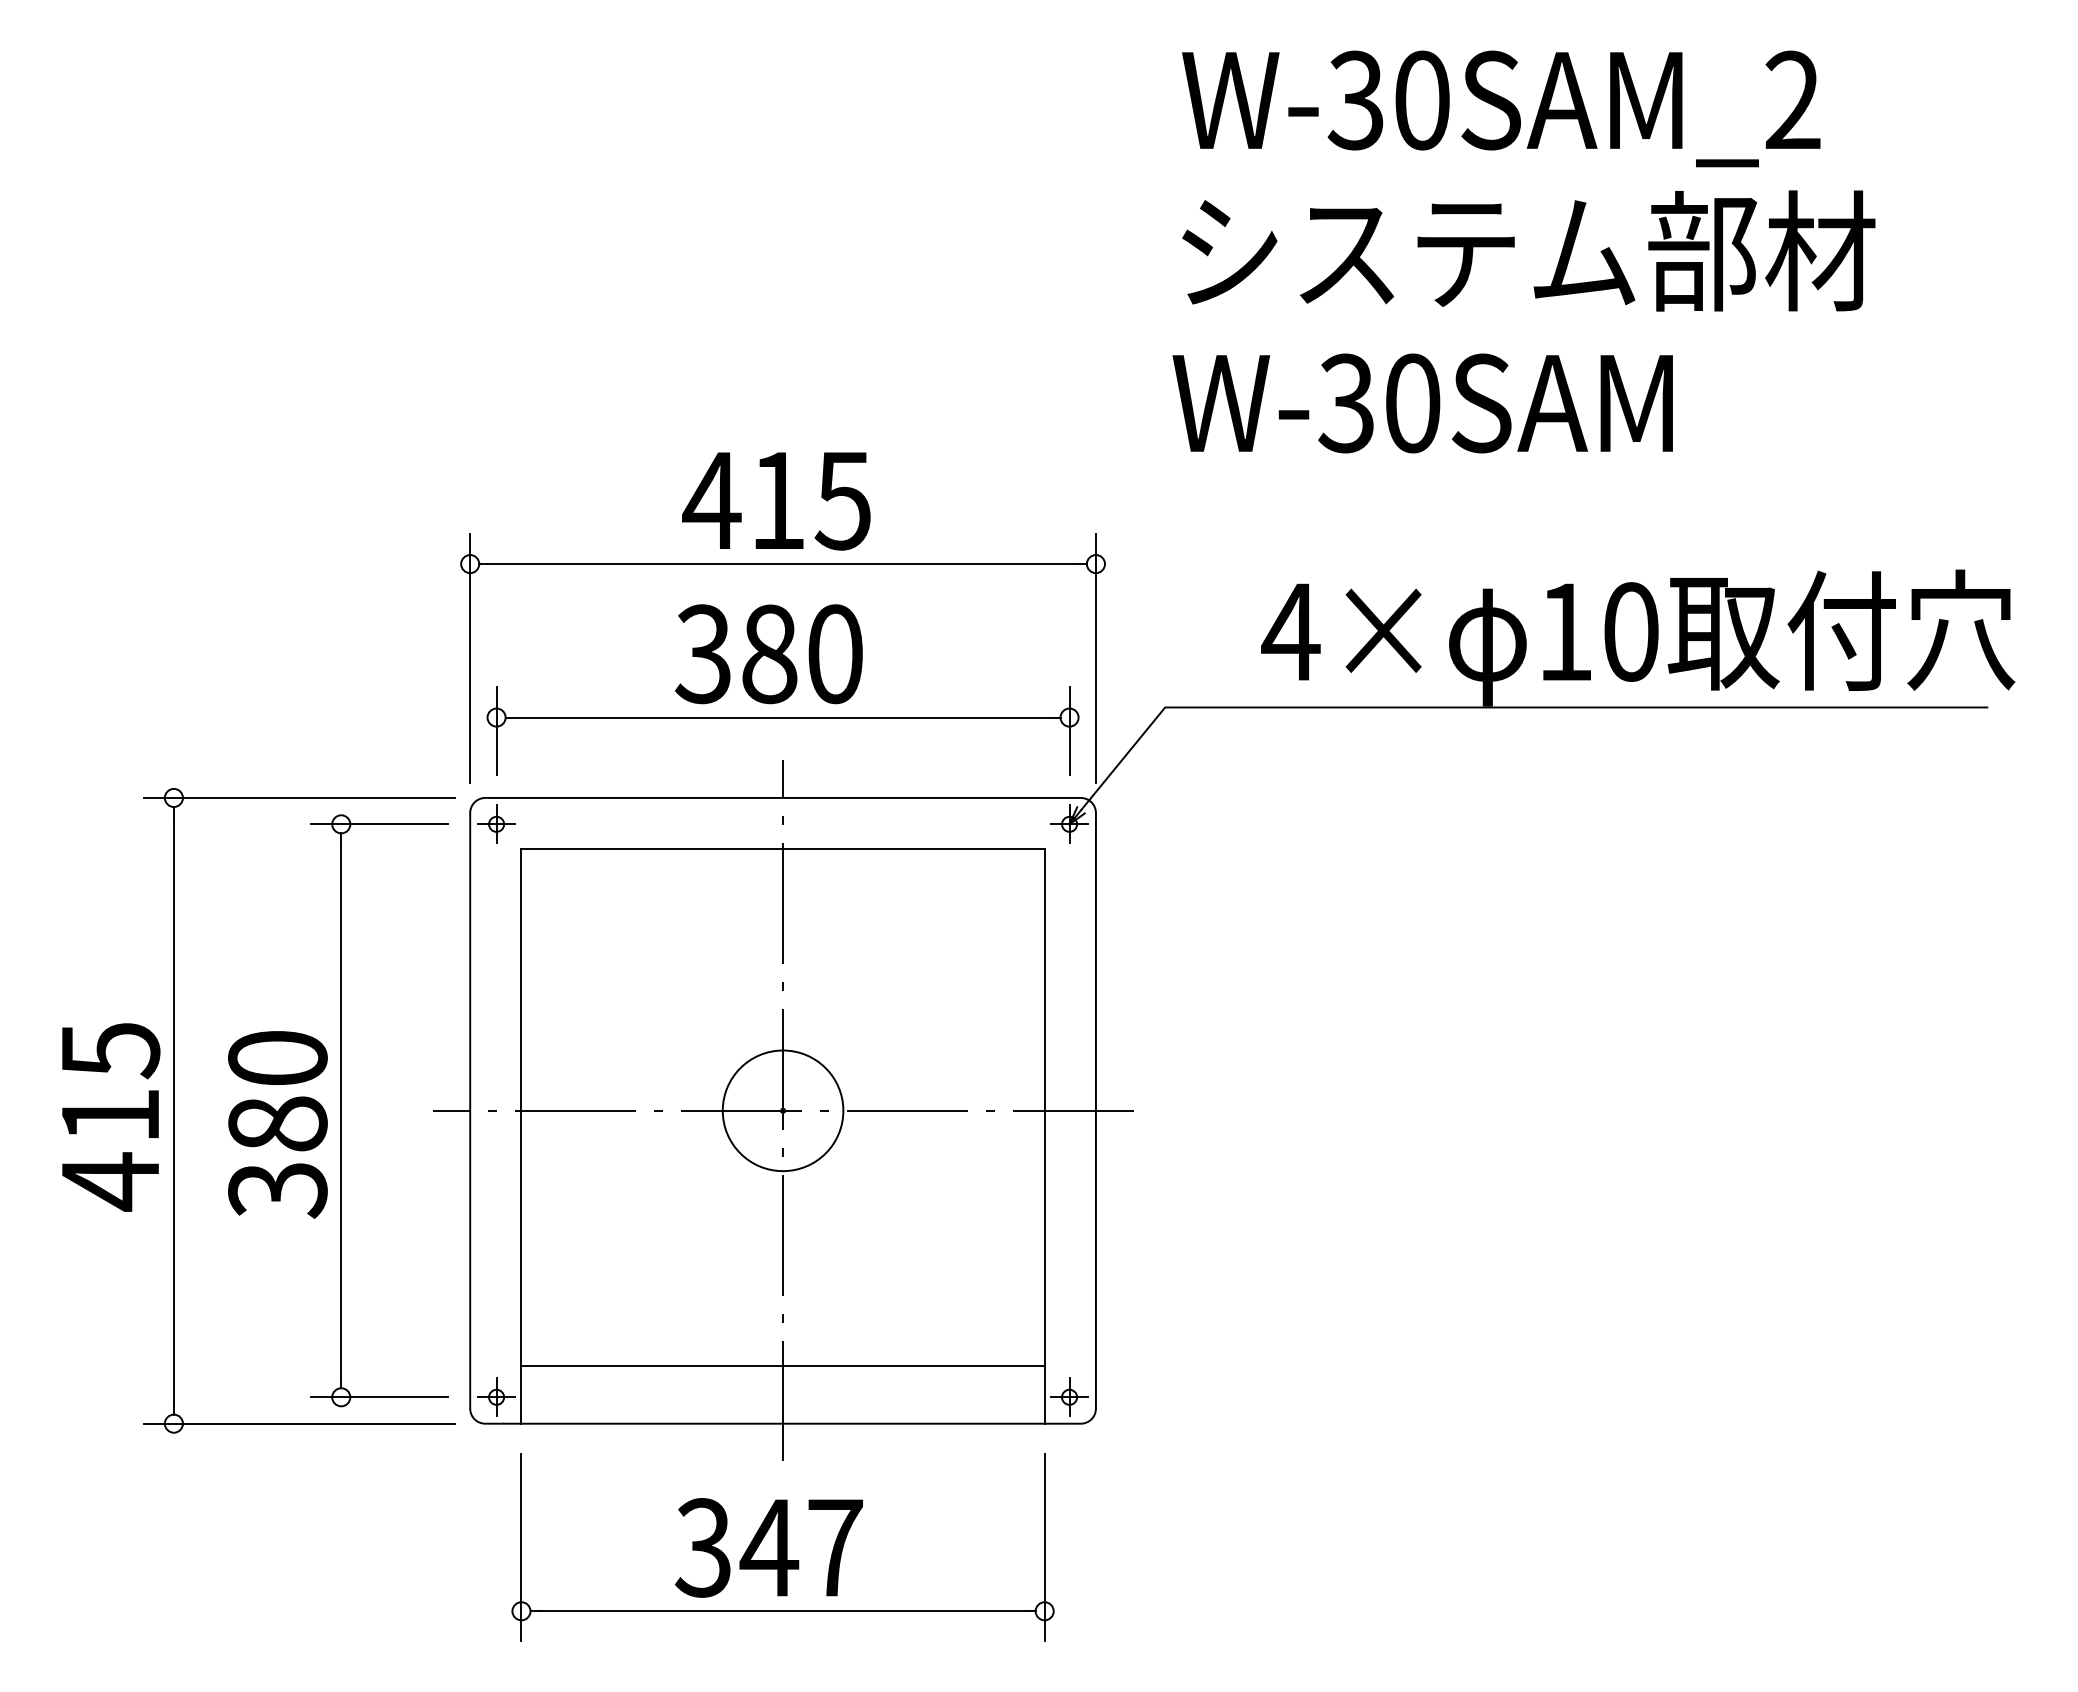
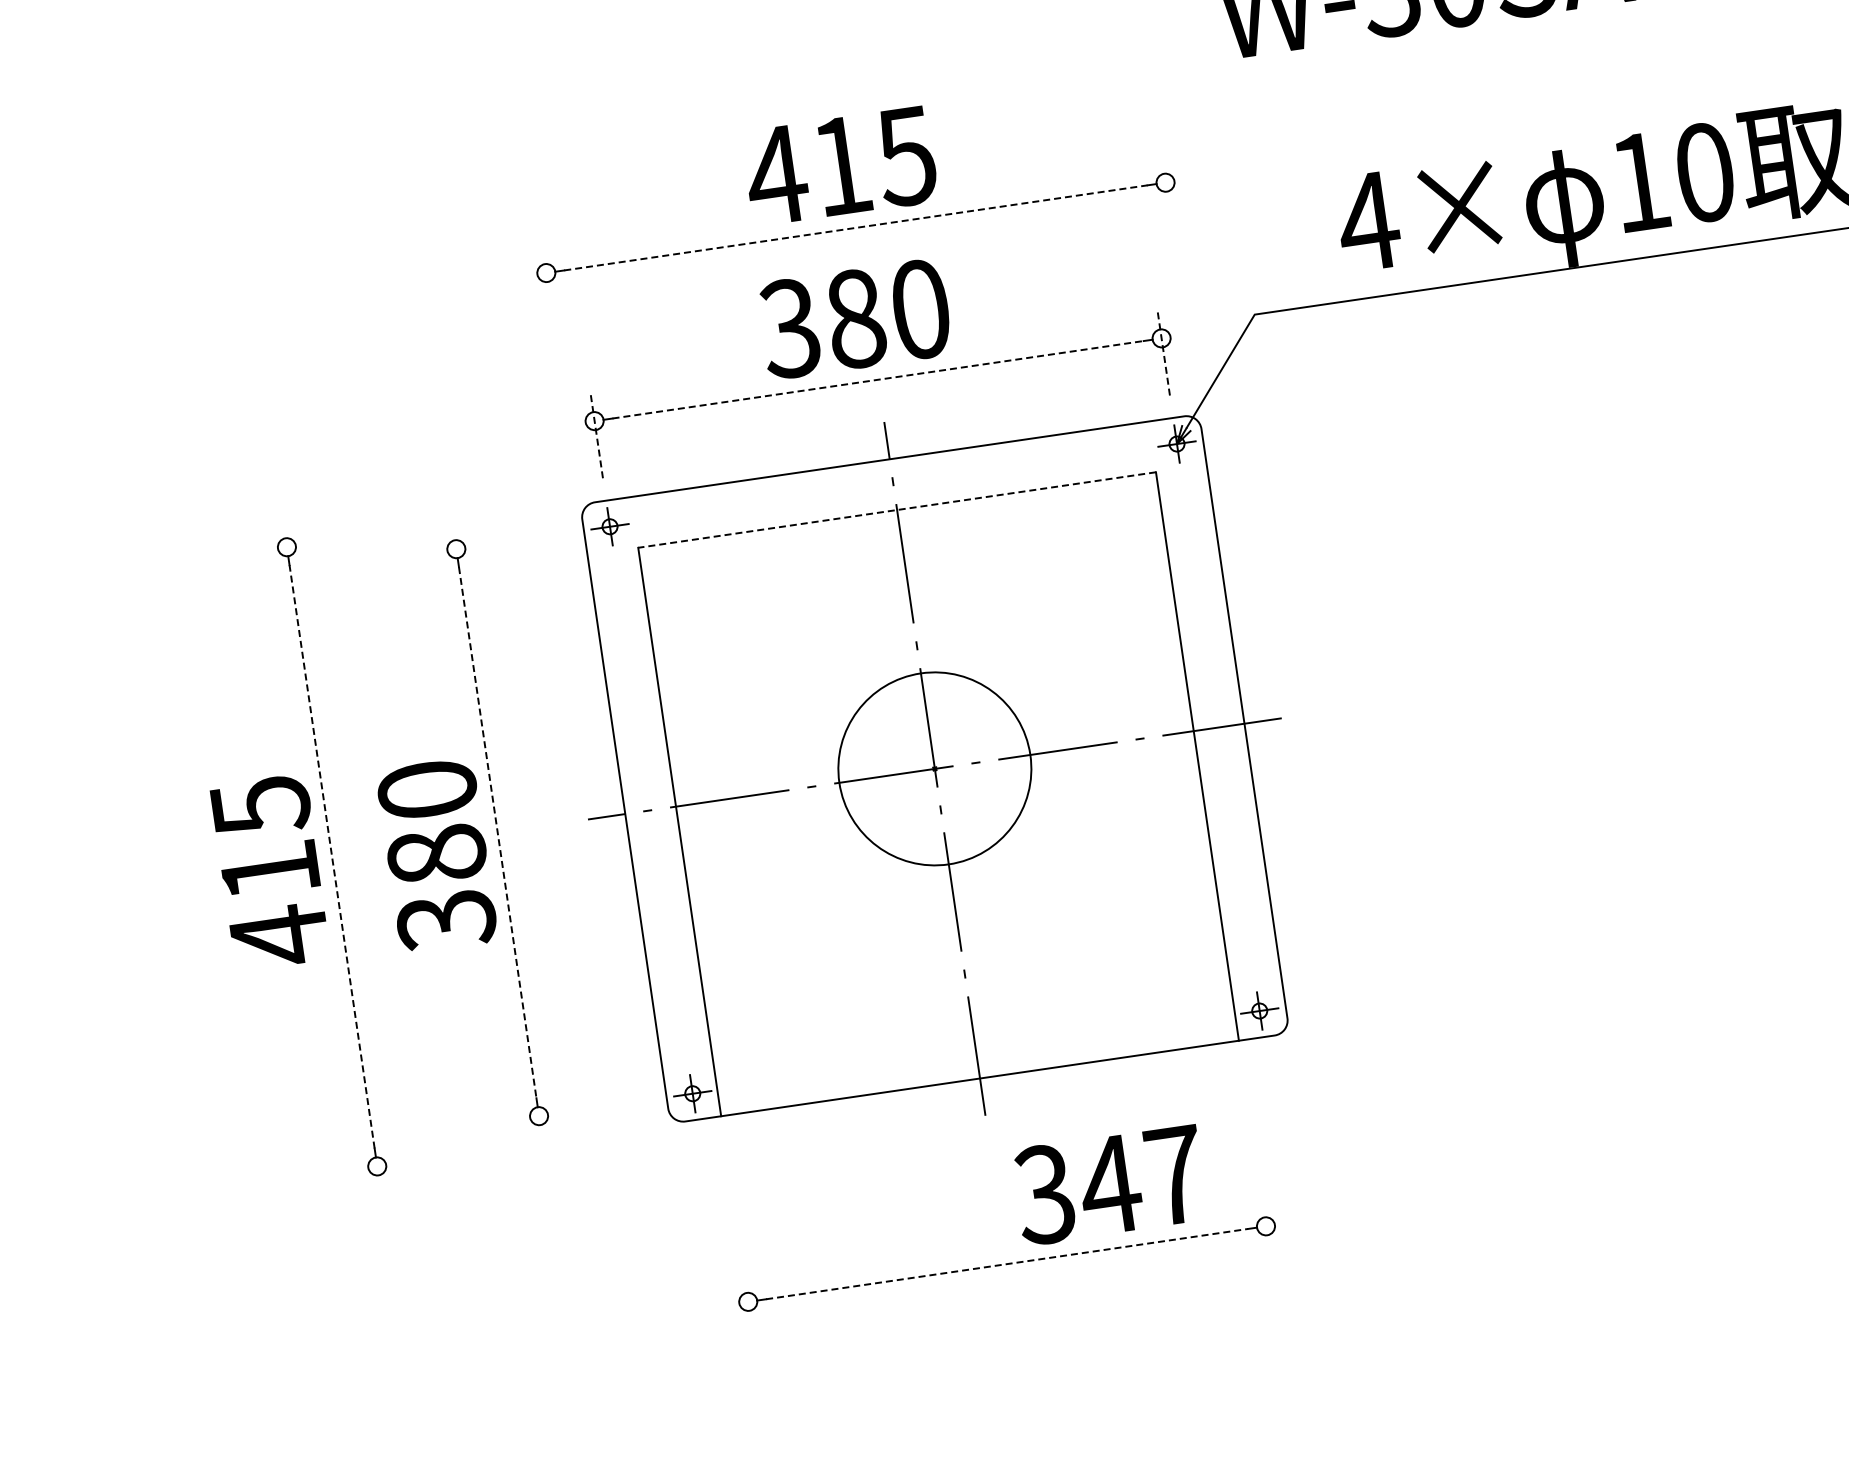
line: (783, 564) -> (856, 228), solid -> dashed
line: (470, 657) -> (560, 365), removed
line: (1095, 657) -> (1178, 275), removed
line: (783, 717) -> (878, 379), solid -> dashed
line: (496, 731) -> (596, 434), solid -> dashed
line: (1069, 731) -> (1163, 352), solid -> dashed
line: (299, 797) -> (411, 528), removed
line: (379, 824) -> (494, 543), removed
line: (783, 849) -> (897, 510), solid -> dashed
line: (173, 1110) -> (331, 856), solid -> dashed
circle: (782, 1110) -> (934, 768), size x1.6
line: (341, 1111) -> (498, 833), solid -> dashed
line: (782, 1366) -> (971, 1021), removed
line: (379, 1397) -> (576, 1110), removed
line: (299, 1423) -> (501, 1148), removed
line: (521, 1547) -> (739, 1238), removed
text: (768, 1547) -> (1109, 1184), moved
line: (1044, 1547) -> (1256, 1163), removed
line: (783, 1611) -> (1007, 1264), solid -> dashed

